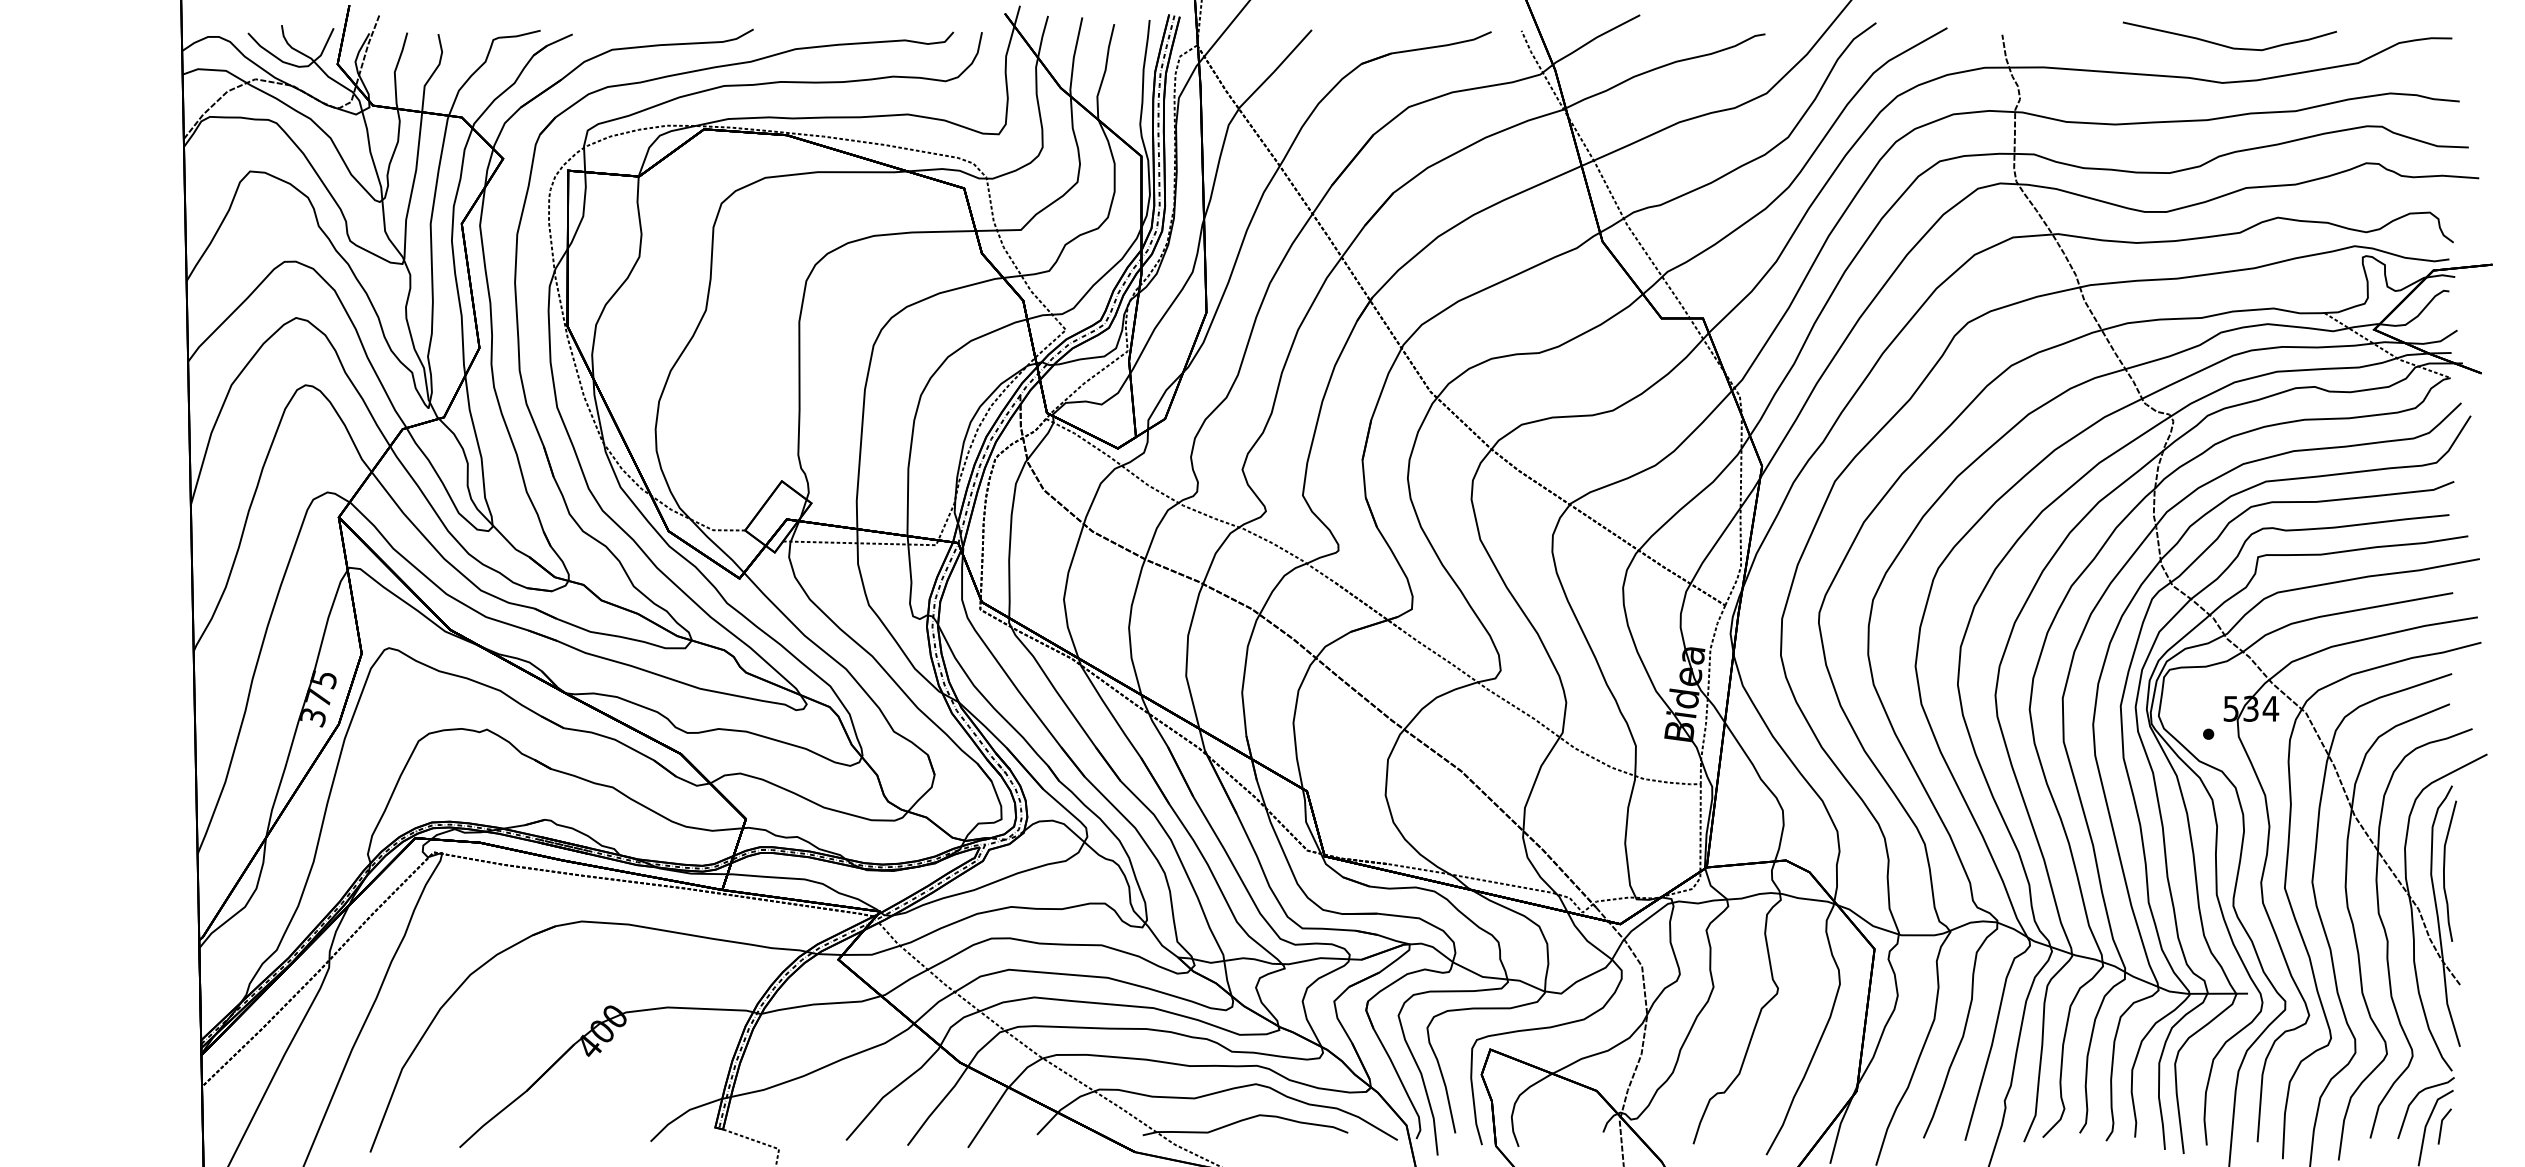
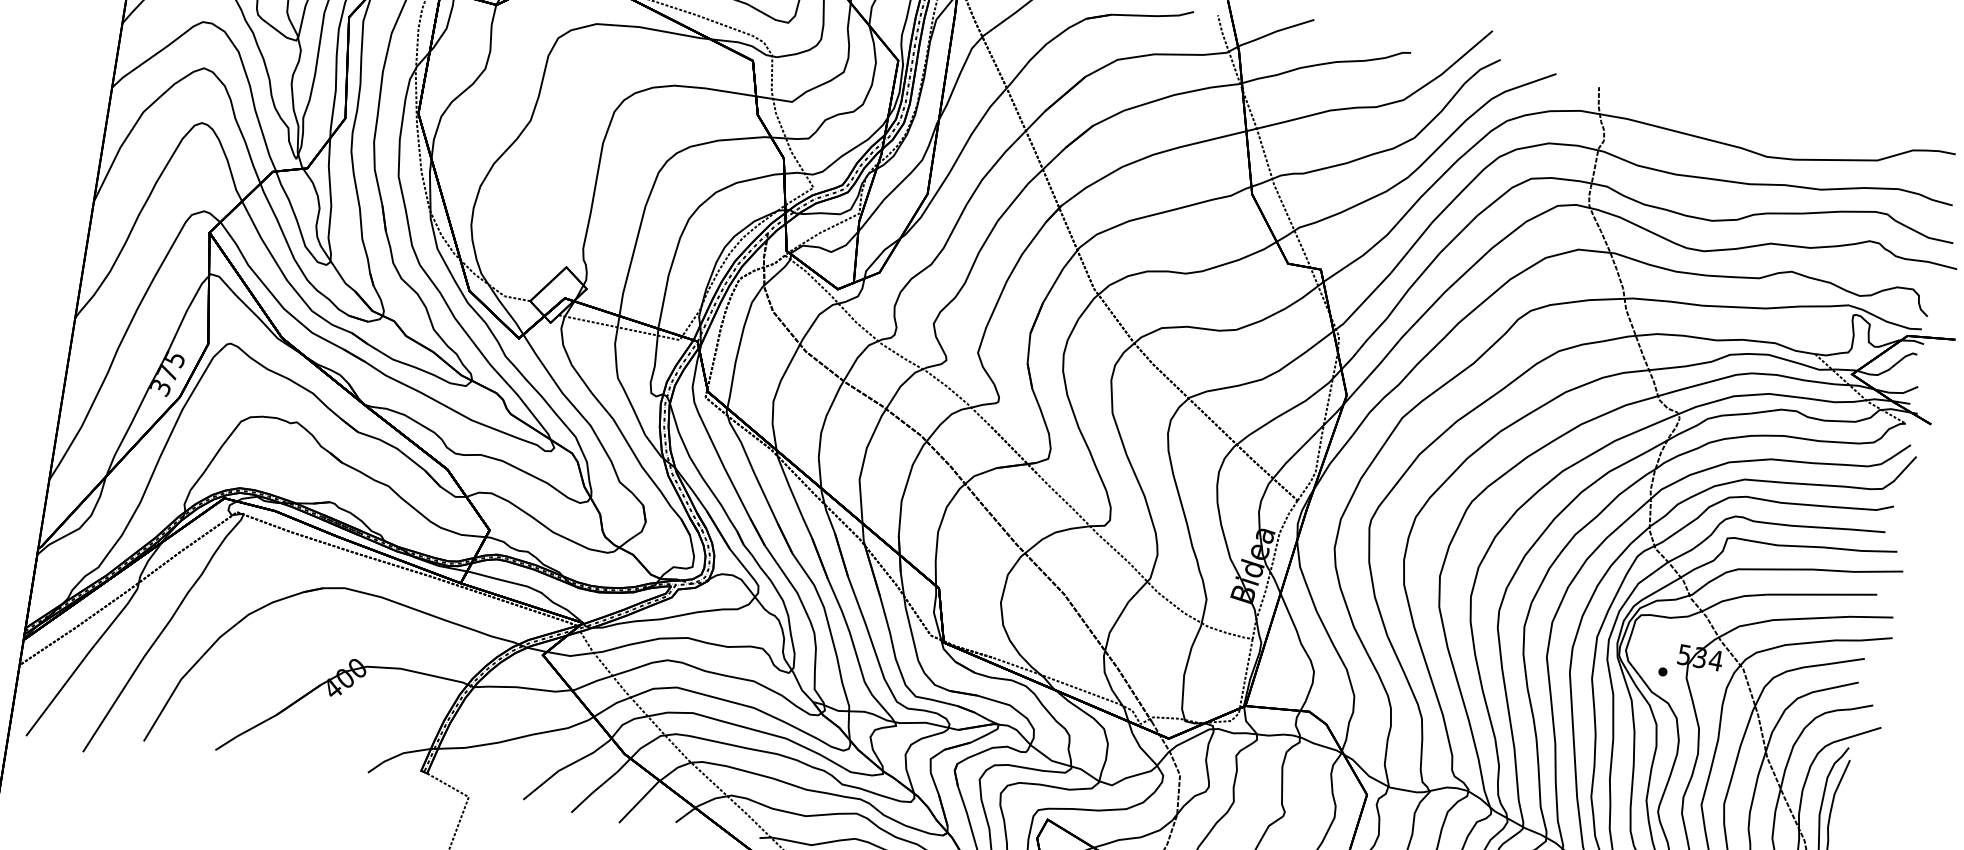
curve: (2226, 45) -> (1775, 127), removed

